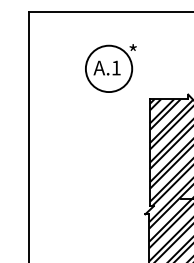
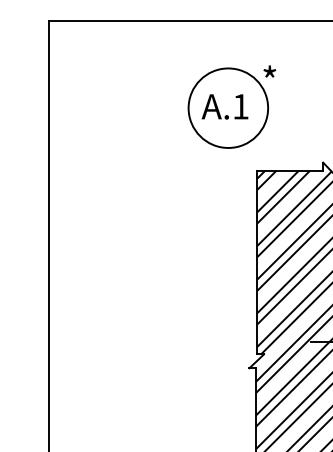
part: (110, 68) -> (230, 107), moved

